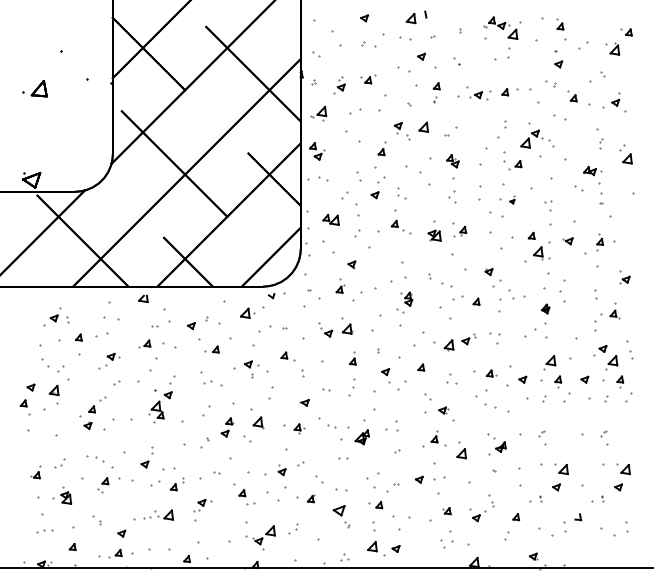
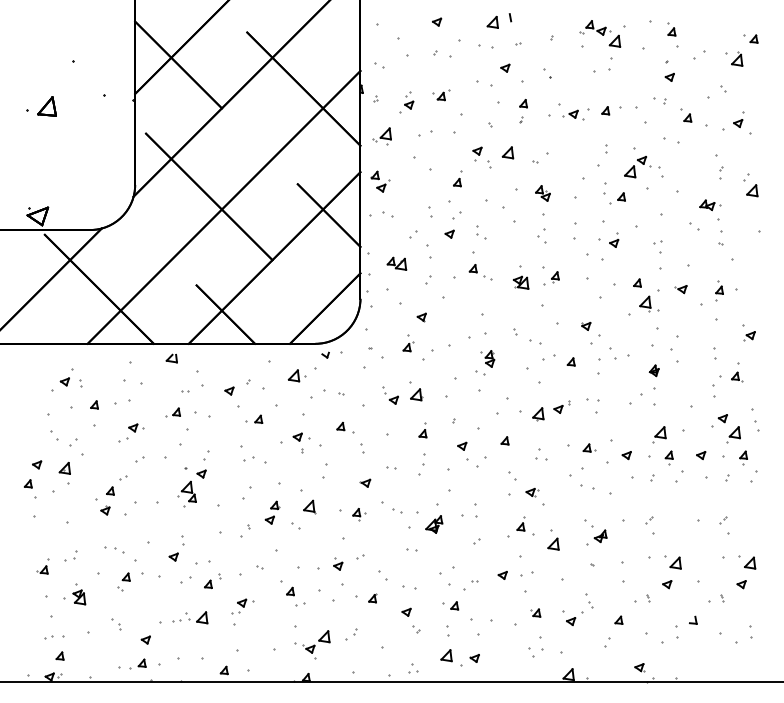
part: (512, 199) -> (614, 239), size x1.67
part: (339, 509) -> (406, 611), size x0.62
part: (72, 546) -> (59, 655), moved

